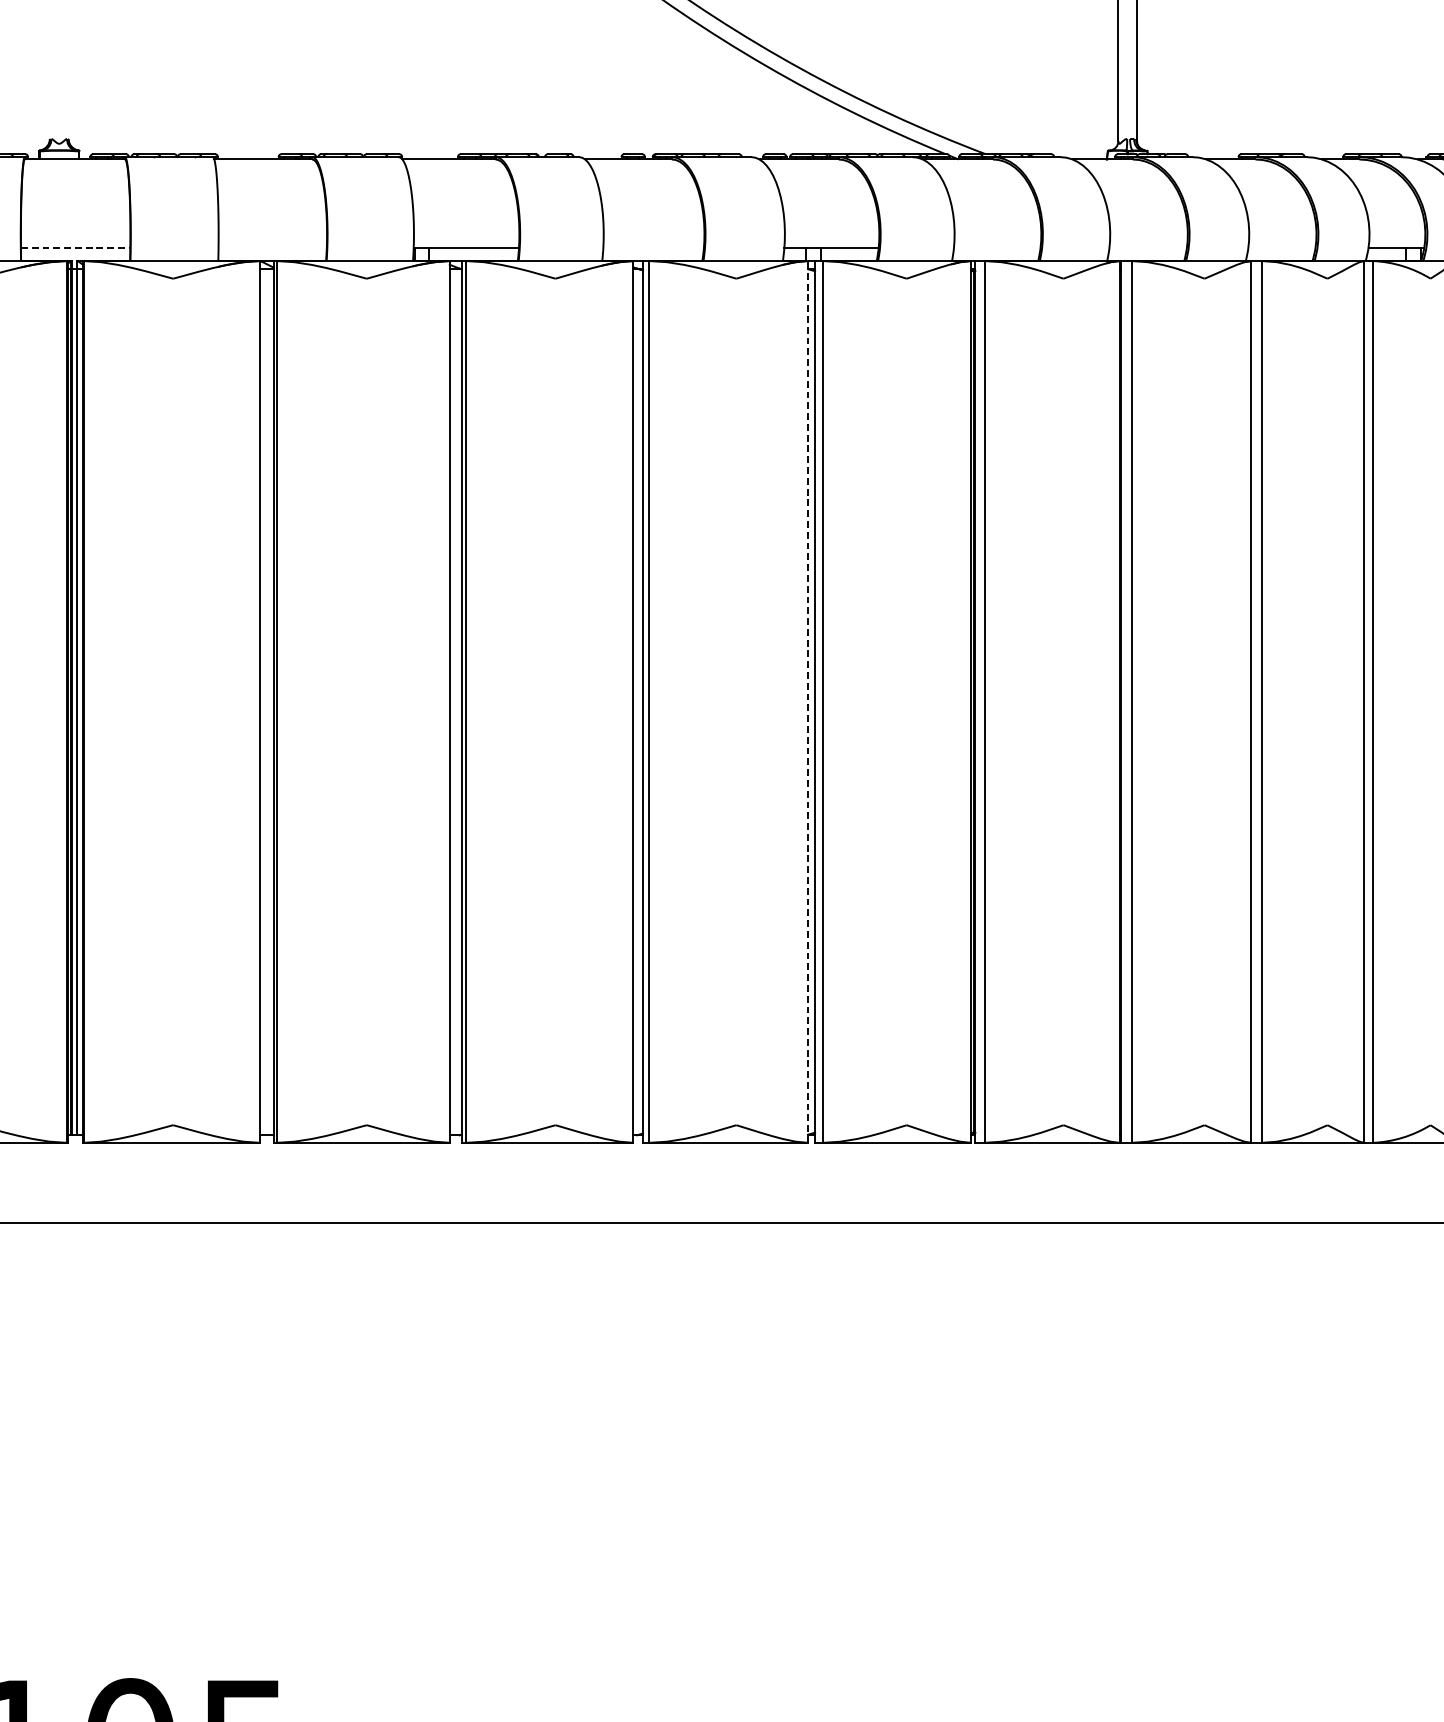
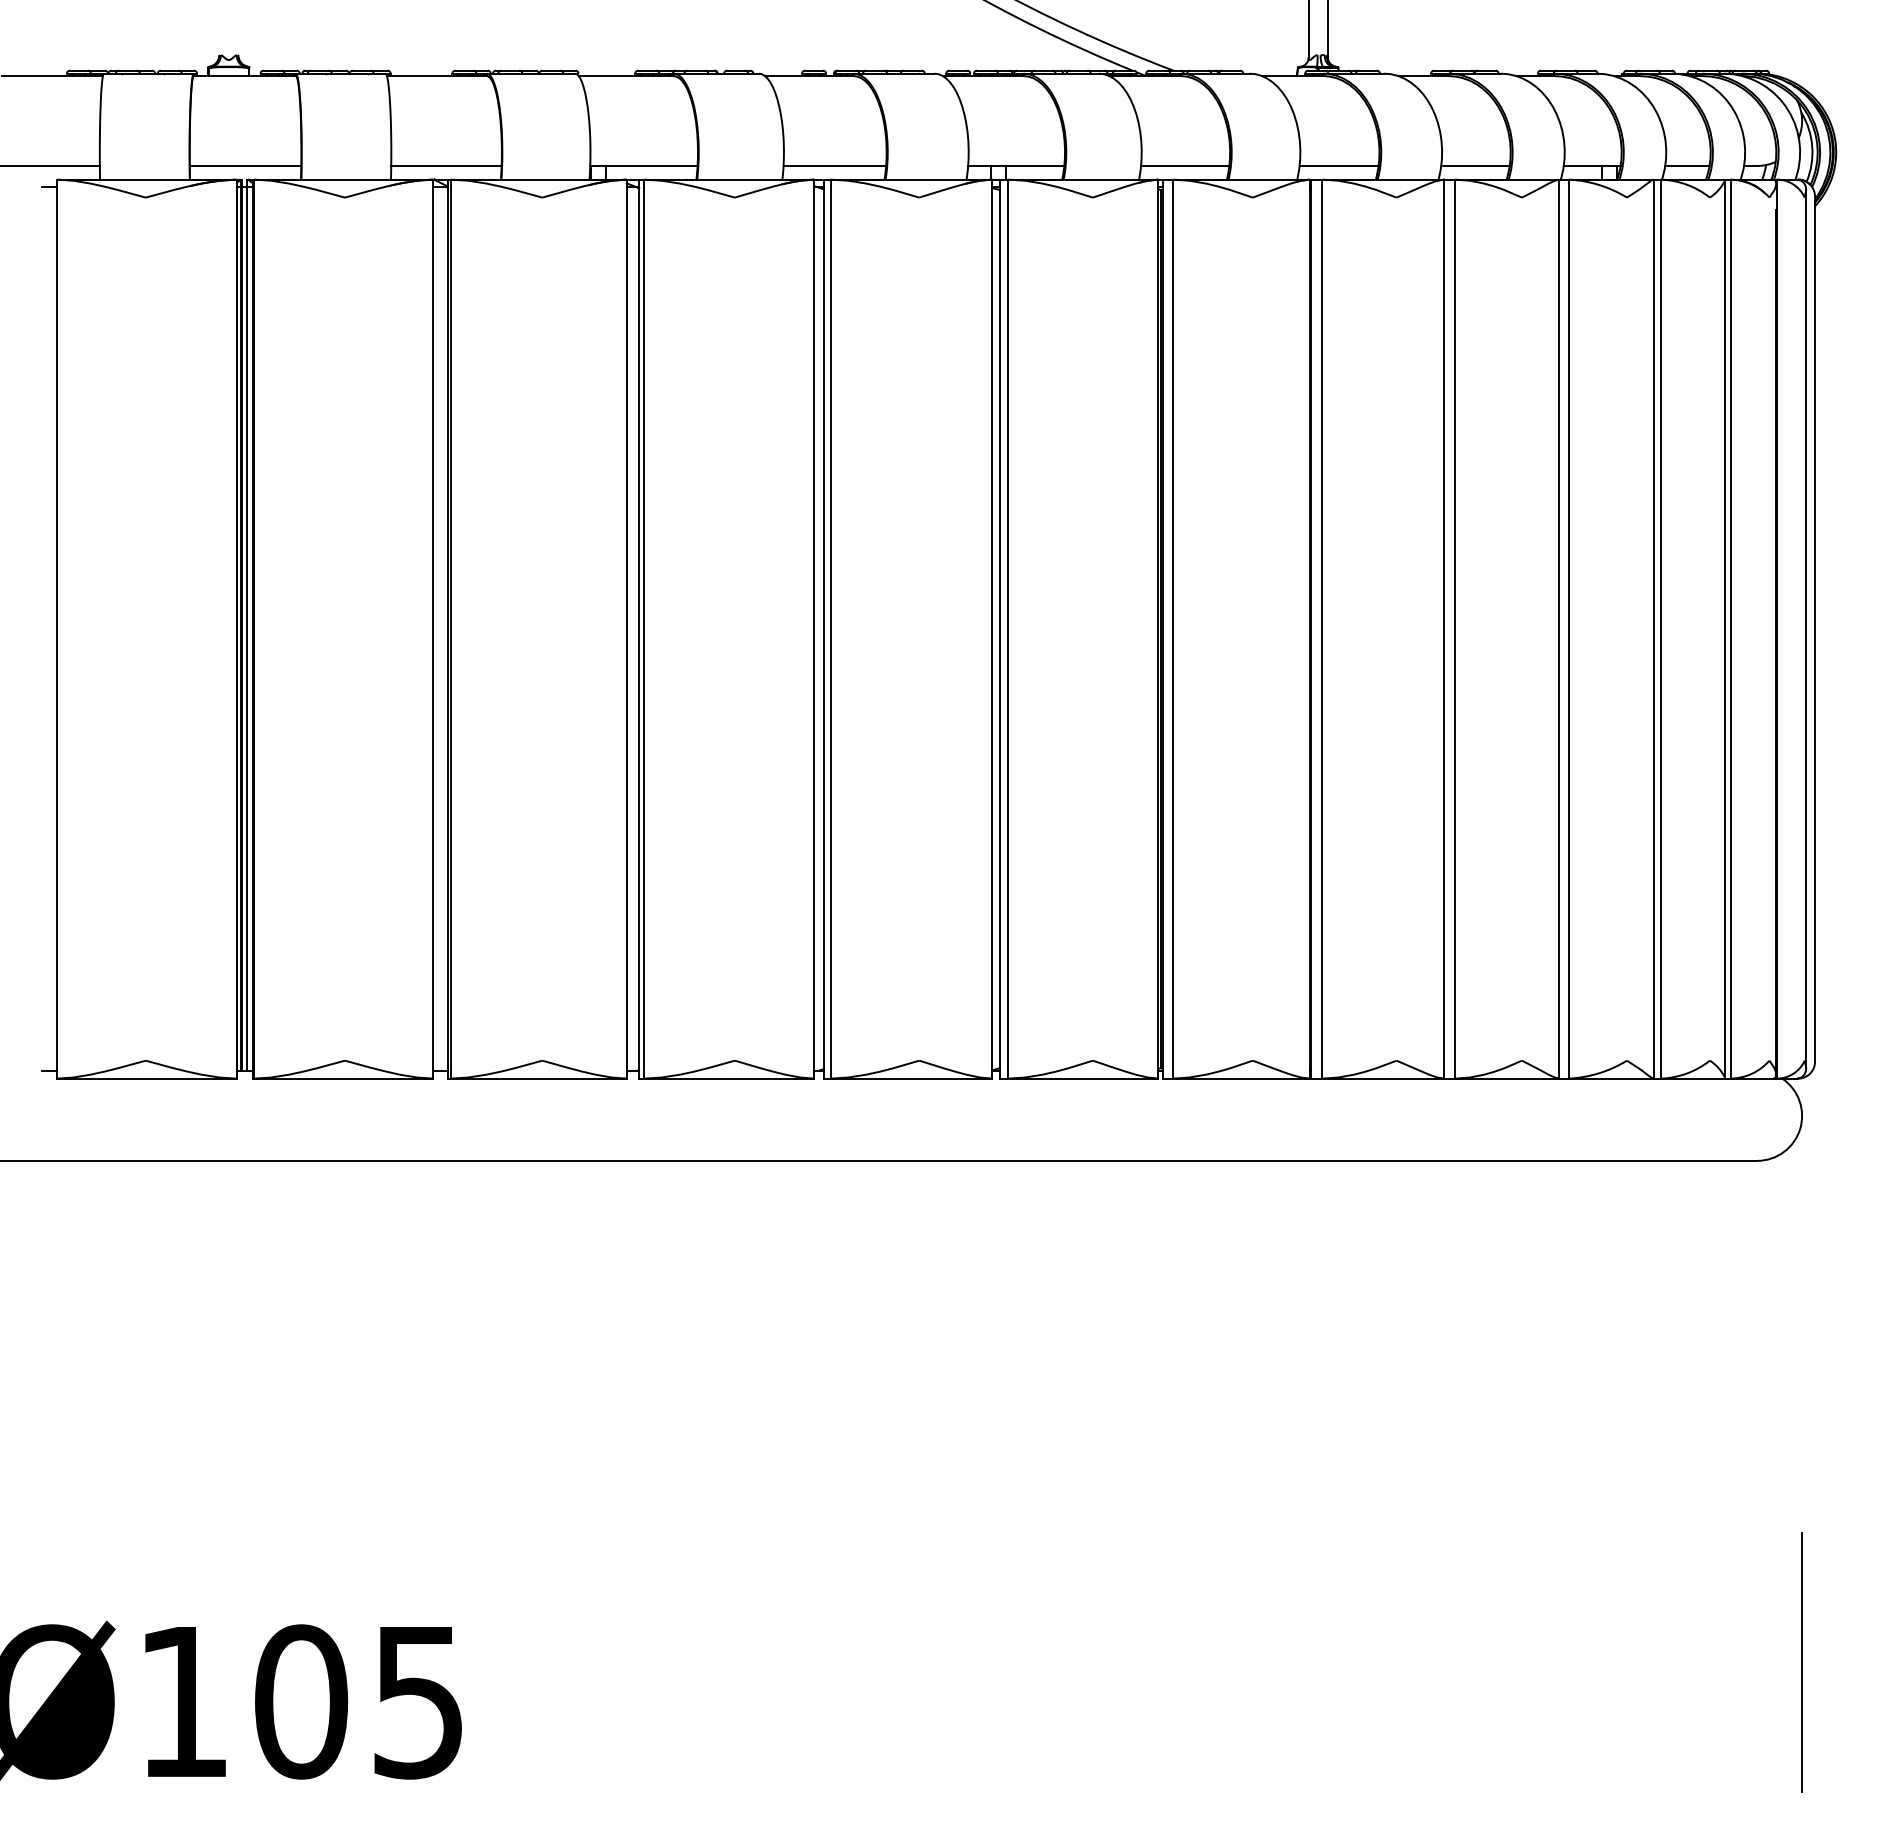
line: (75, 247) -> (245, 165), dashed -> solid
line: (272, 247) -> (446, 165), added
line: (653, 247) -> (834, 165), added
line: (997, 247) -> (1185, 165), added
line: (1147, 247) -> (1338, 165), added
line: (1281, 247) -> (1475, 165), added
line: (808, 702) -> (992, 629), dashed -> solid

